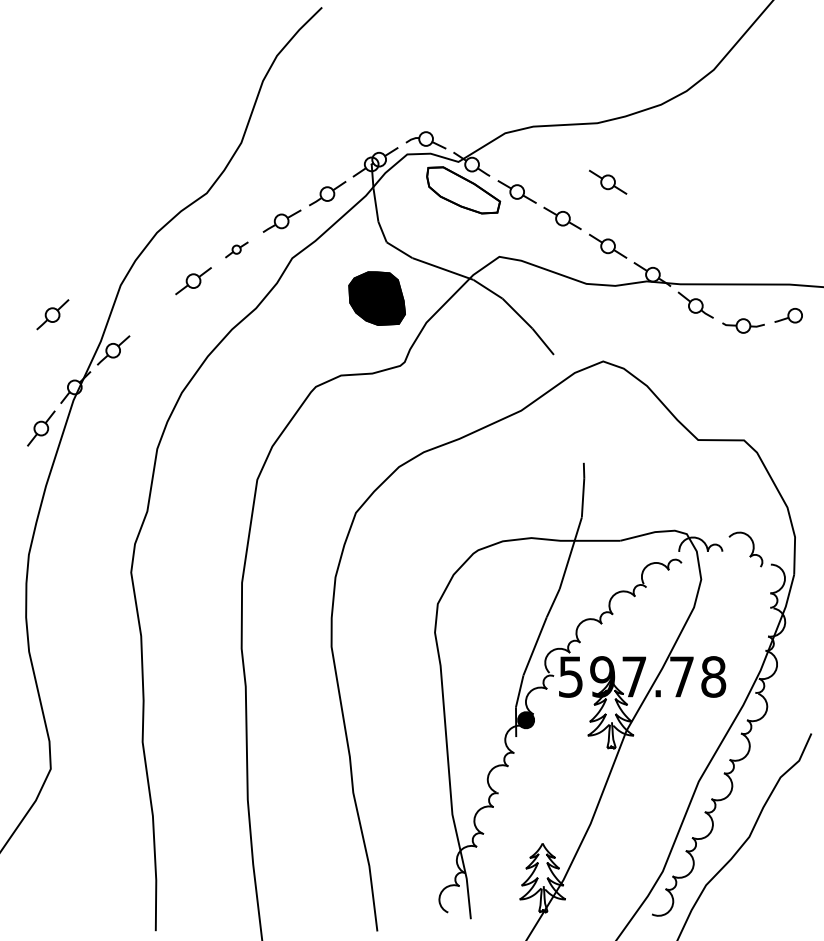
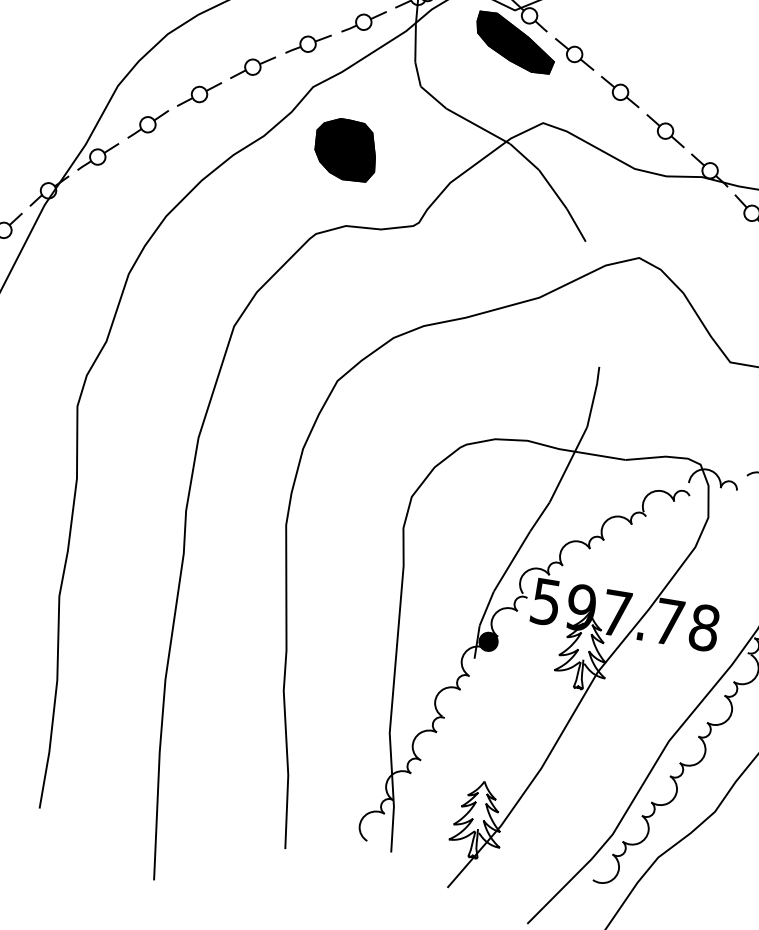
part: (608, 181) -> (677, 59), removed
fill: (463, 190) -> (515, 43), added
part: (236, 249) -> (252, 67), size x1.67
part: (376, 298) -> (345, 149), moved
part: (52, 314) -> (147, 124), moved

